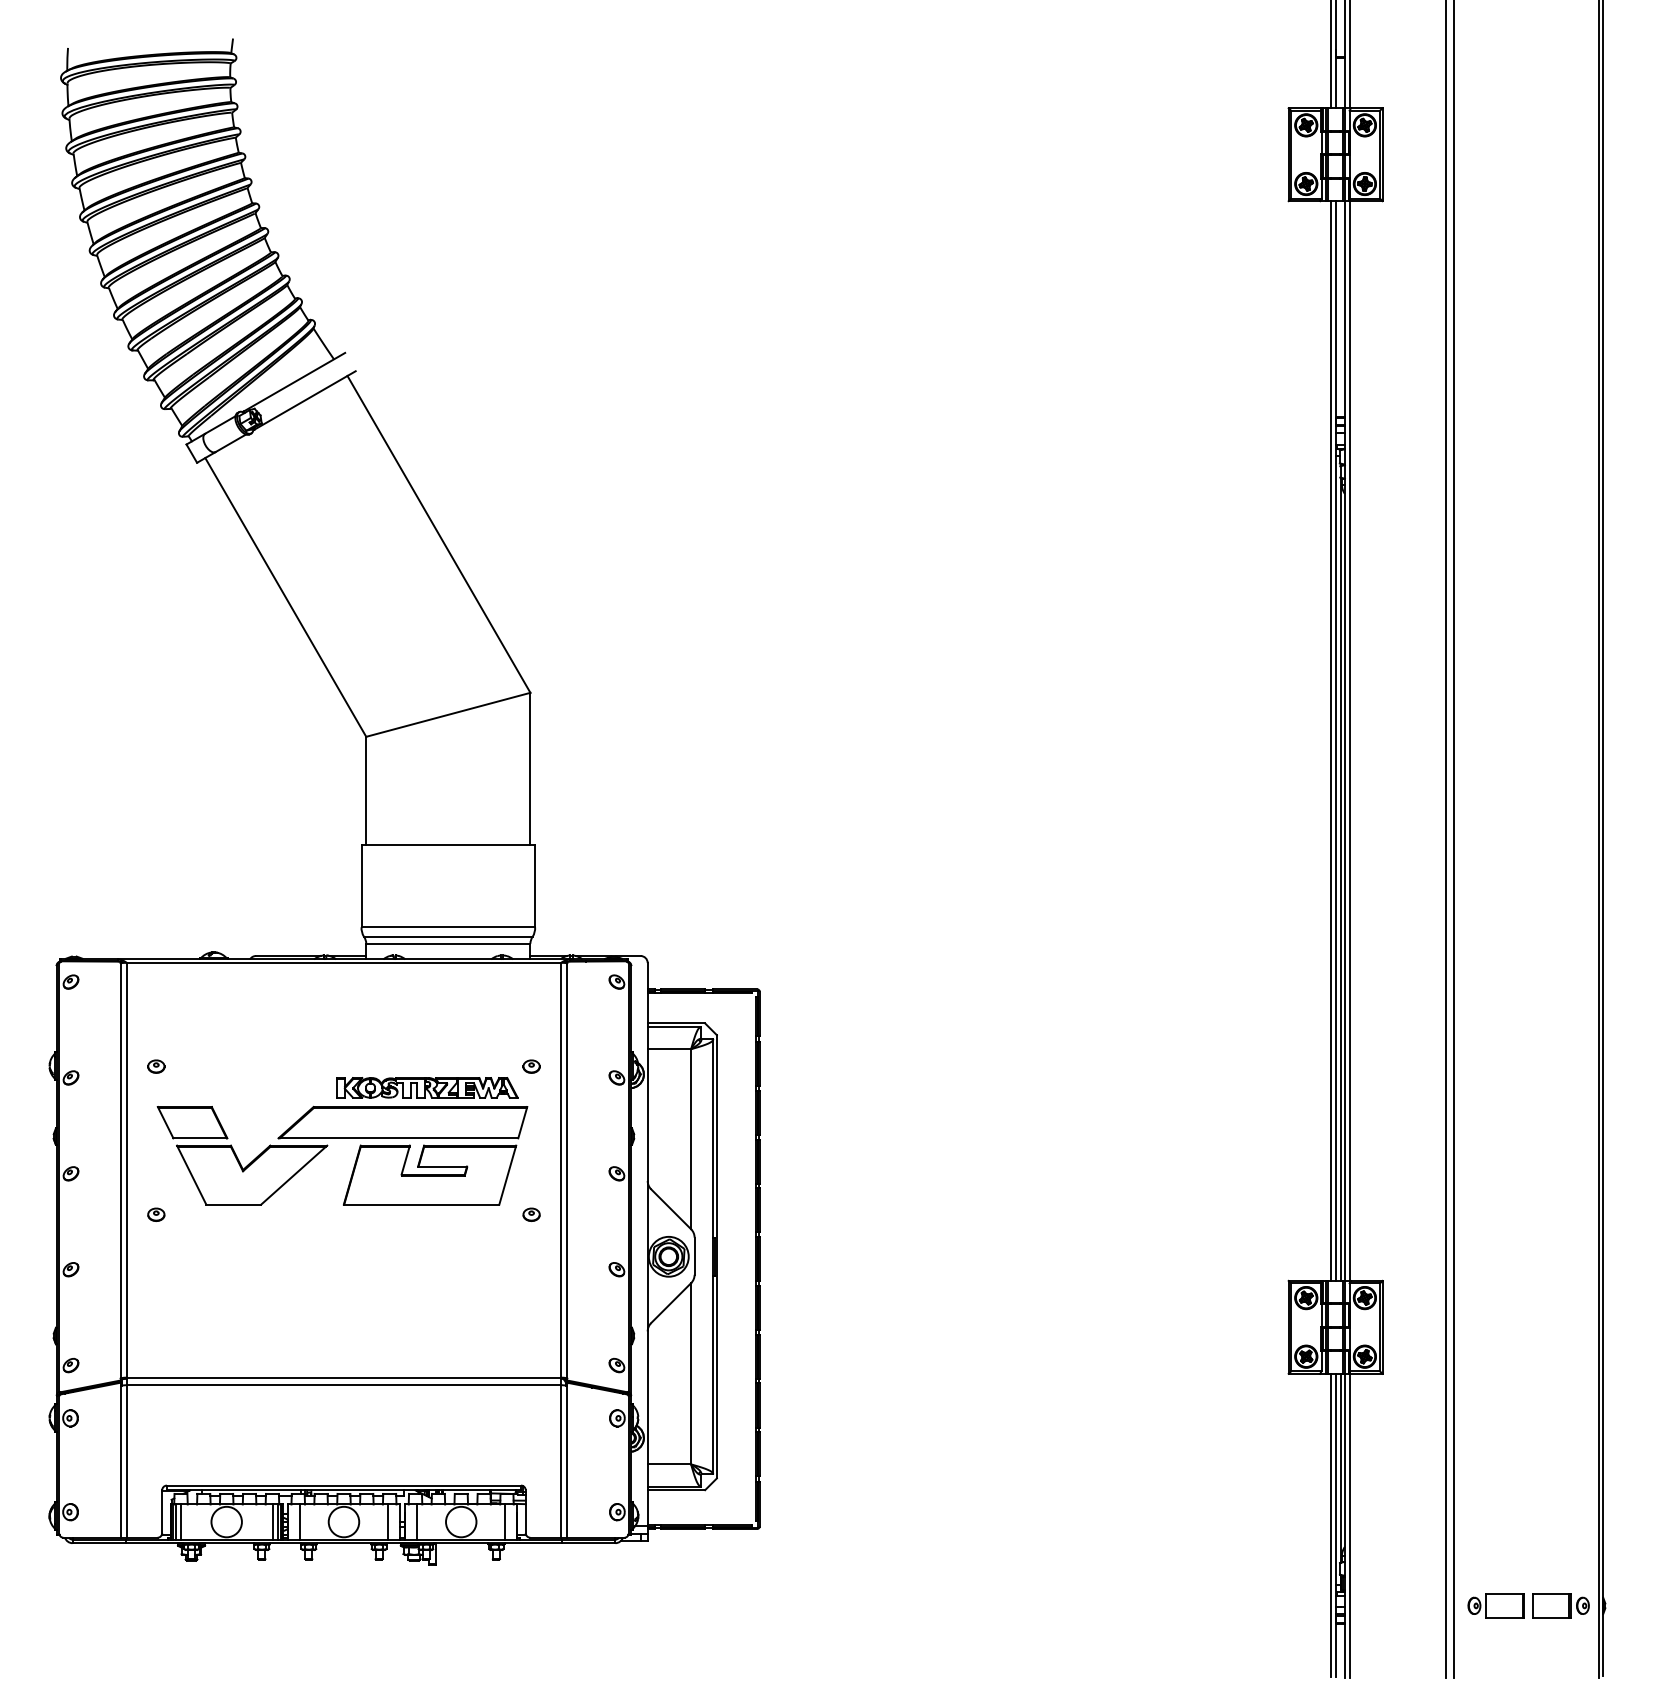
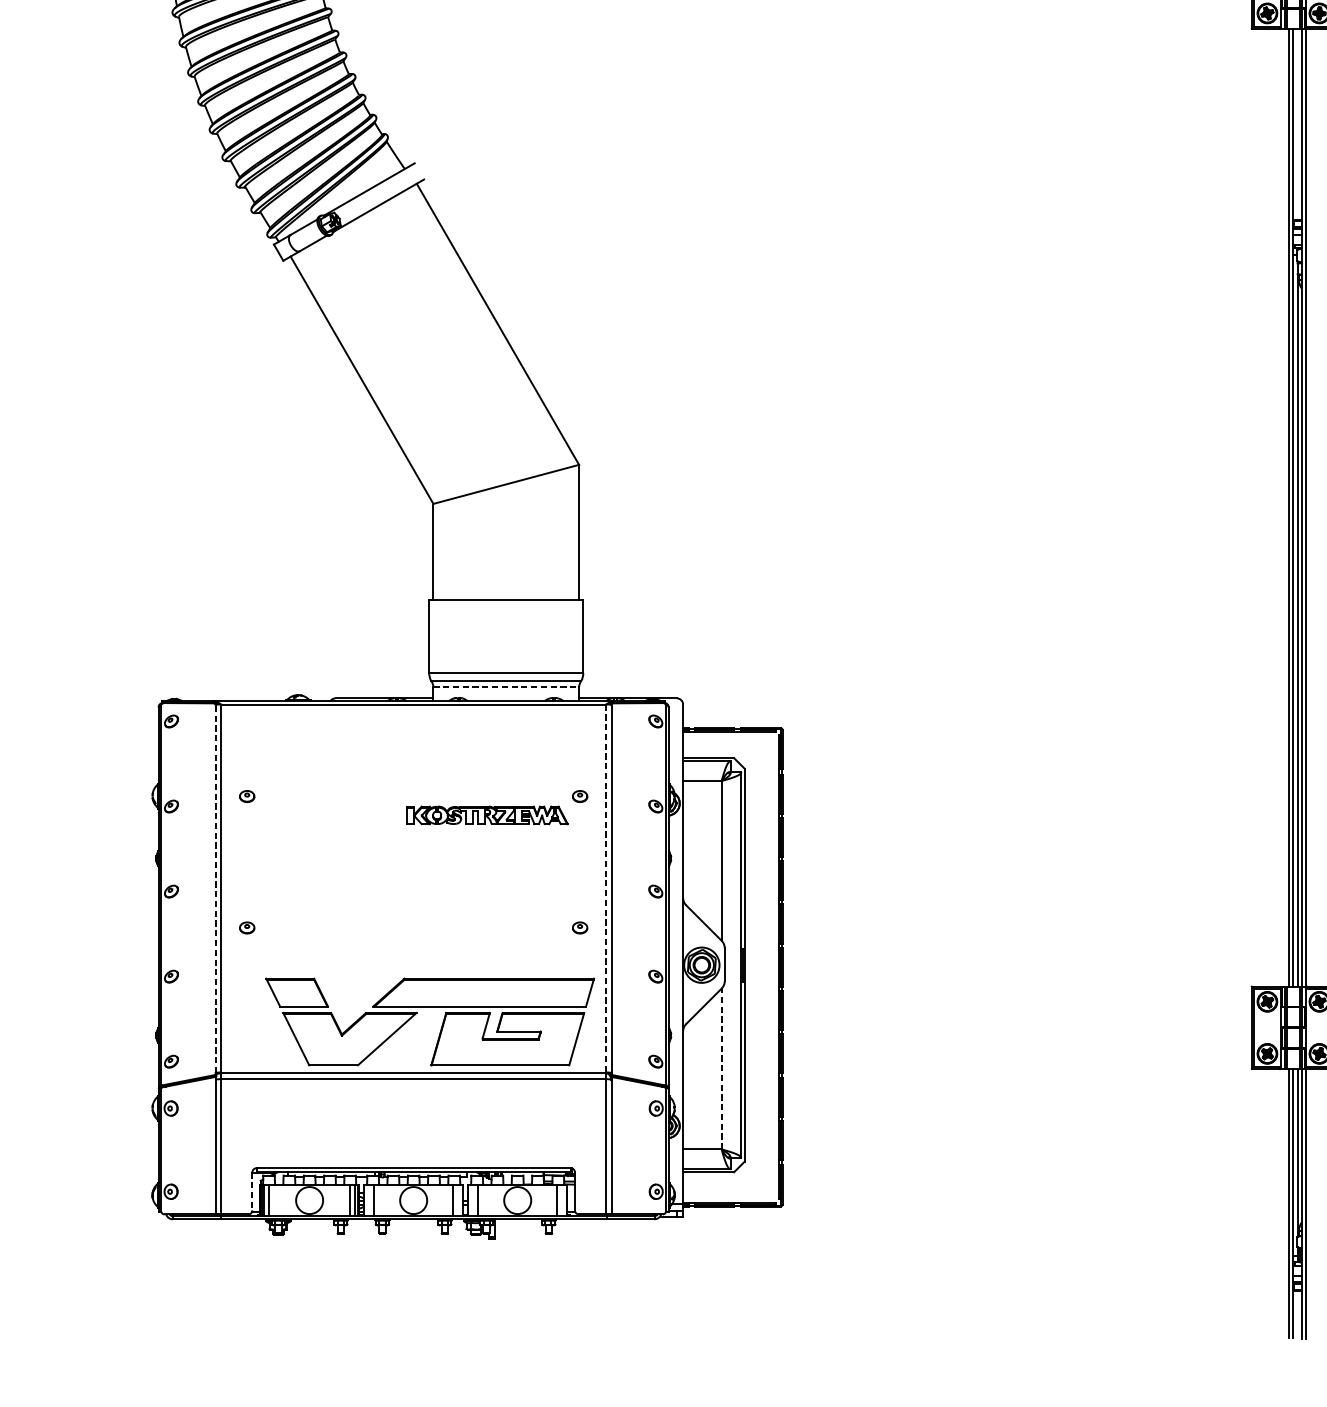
line: (448, 943) -> (506, 687), solid -> dashed
part: (355, 1159) -> (441, 1025), moved
line: (120, 1170) -> (215, 888), solid -> dashed
line: (560, 1170) -> (605, 888), solid -> dashed
line: (691, 1373) -> (721, 1068), solid -> dashed
line: (162, 1512) -> (252, 1192), solid -> dashed

